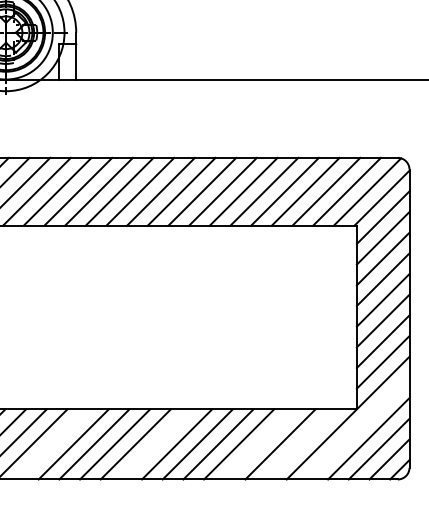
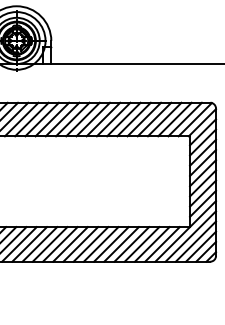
line: (357, 428) -> (190, 236), added
line: (52, 444) -> (39, 244), added
line: (155, 444) -> (90, 244), added
line: (258, 444) -> (141, 244), added
line: (301, 444) -> (162, 244), added

